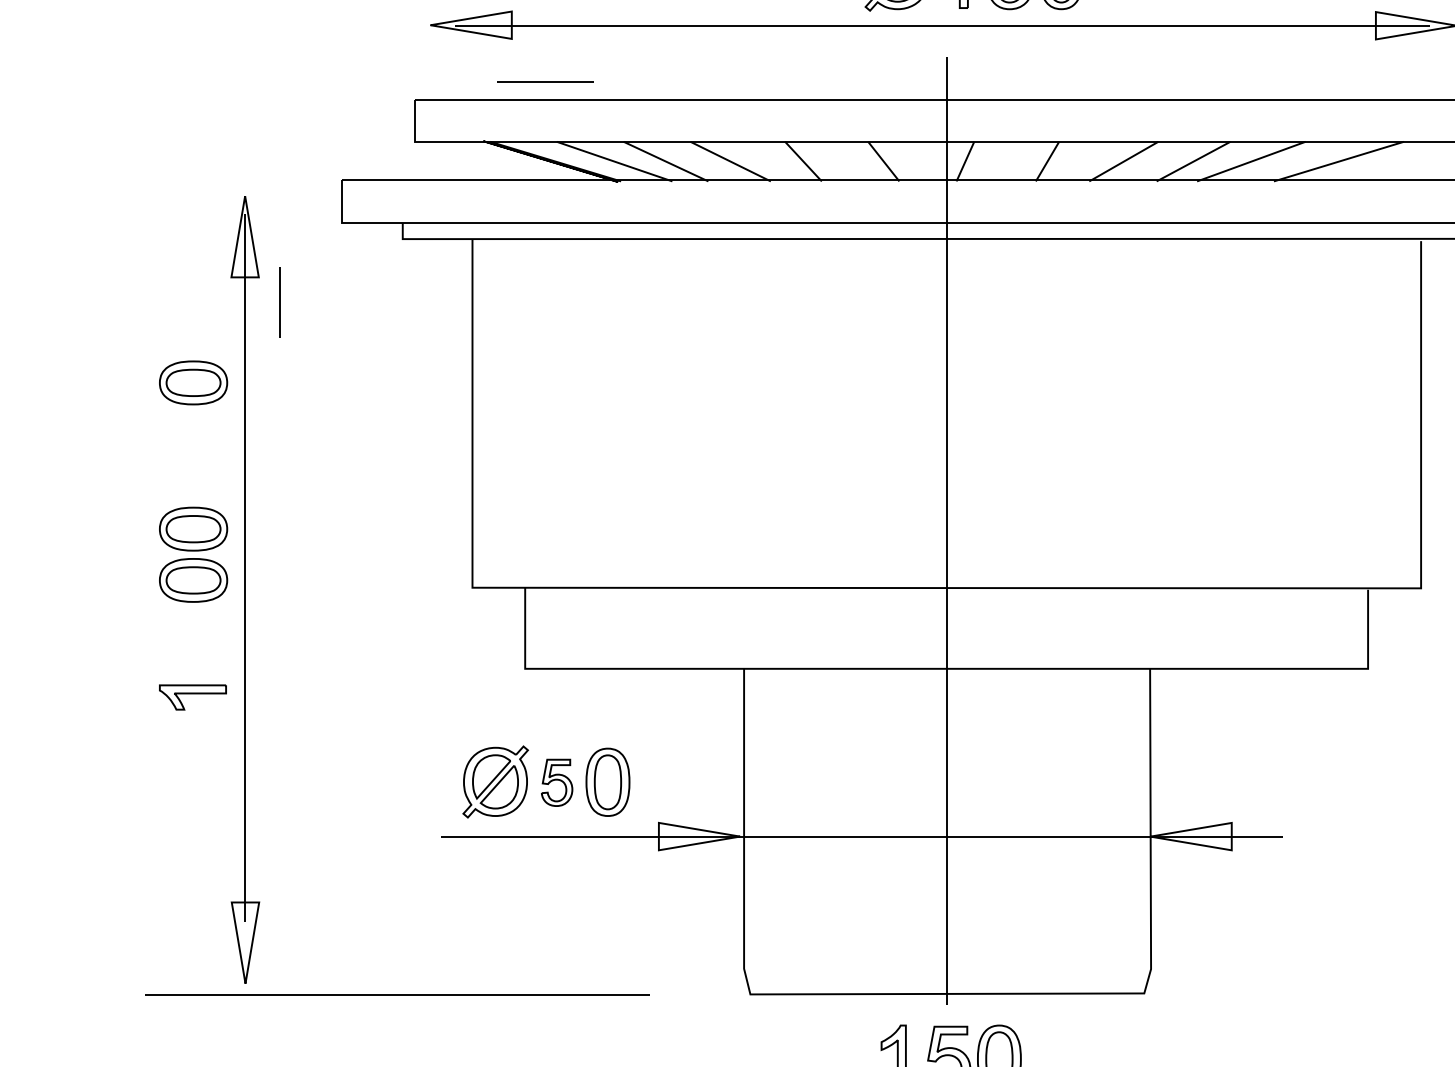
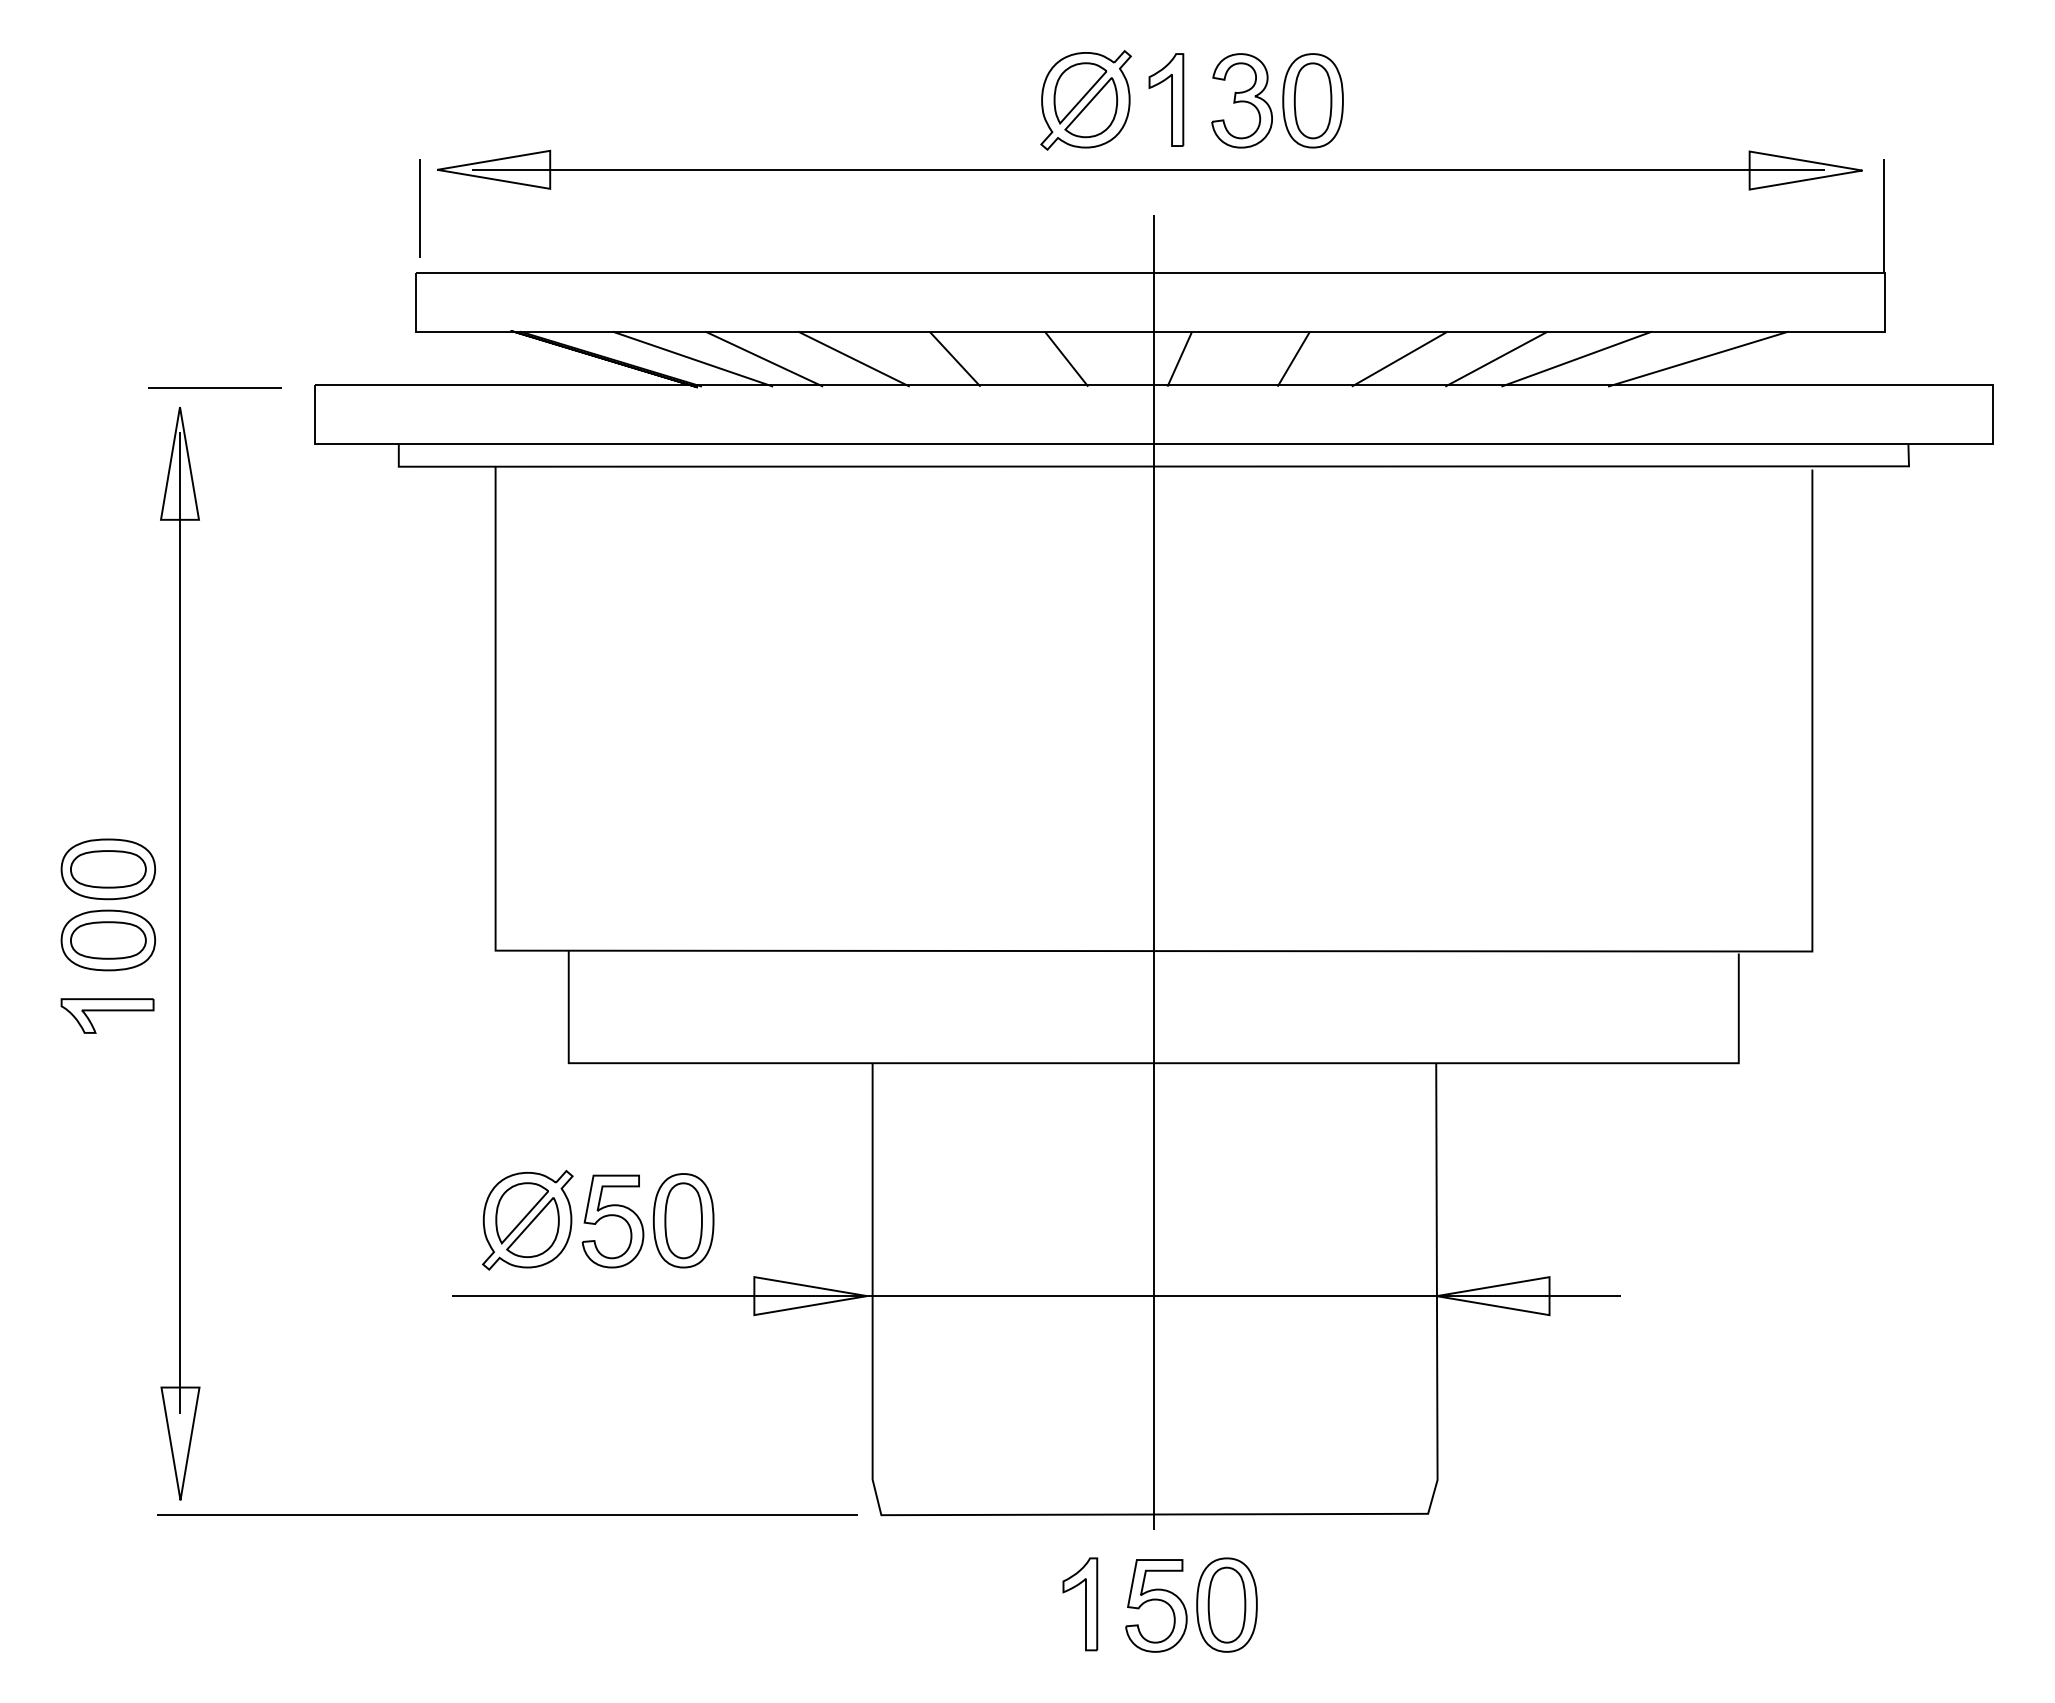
line: (545, 81) -> (214, 387), moved
line: (280, 302) -> (419, 208), moved
part: (192, 383) -> (107, 666), removed
part: (192, 697) -> (107, 1015), moved
part: (556, 782) -> (612, 1221), size x1.43
line: (397, 993) -> (507, 1514), moved

